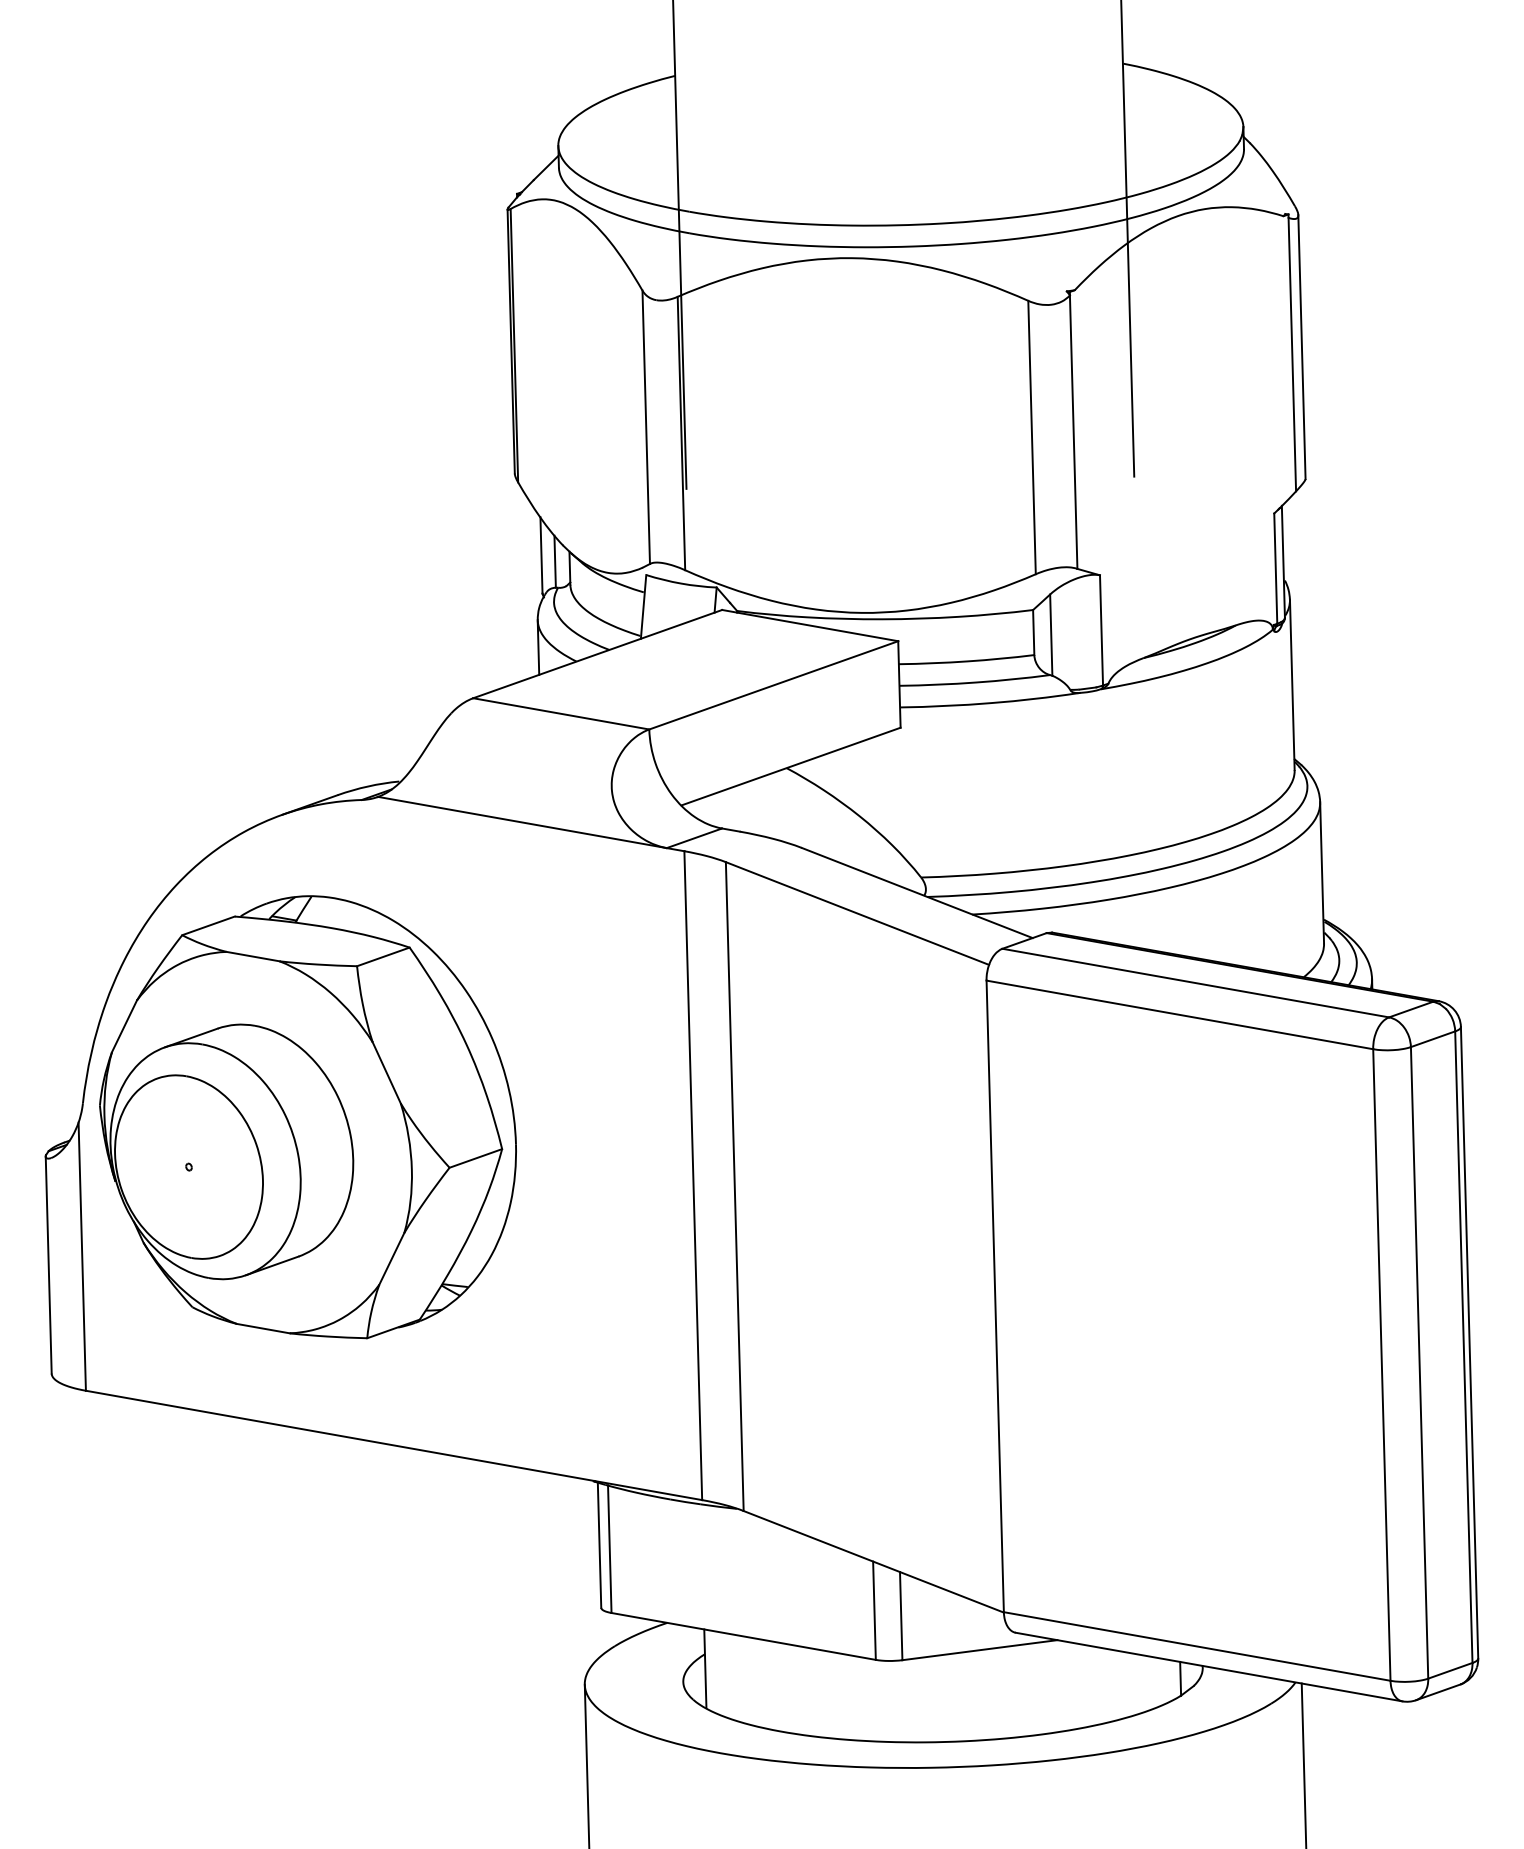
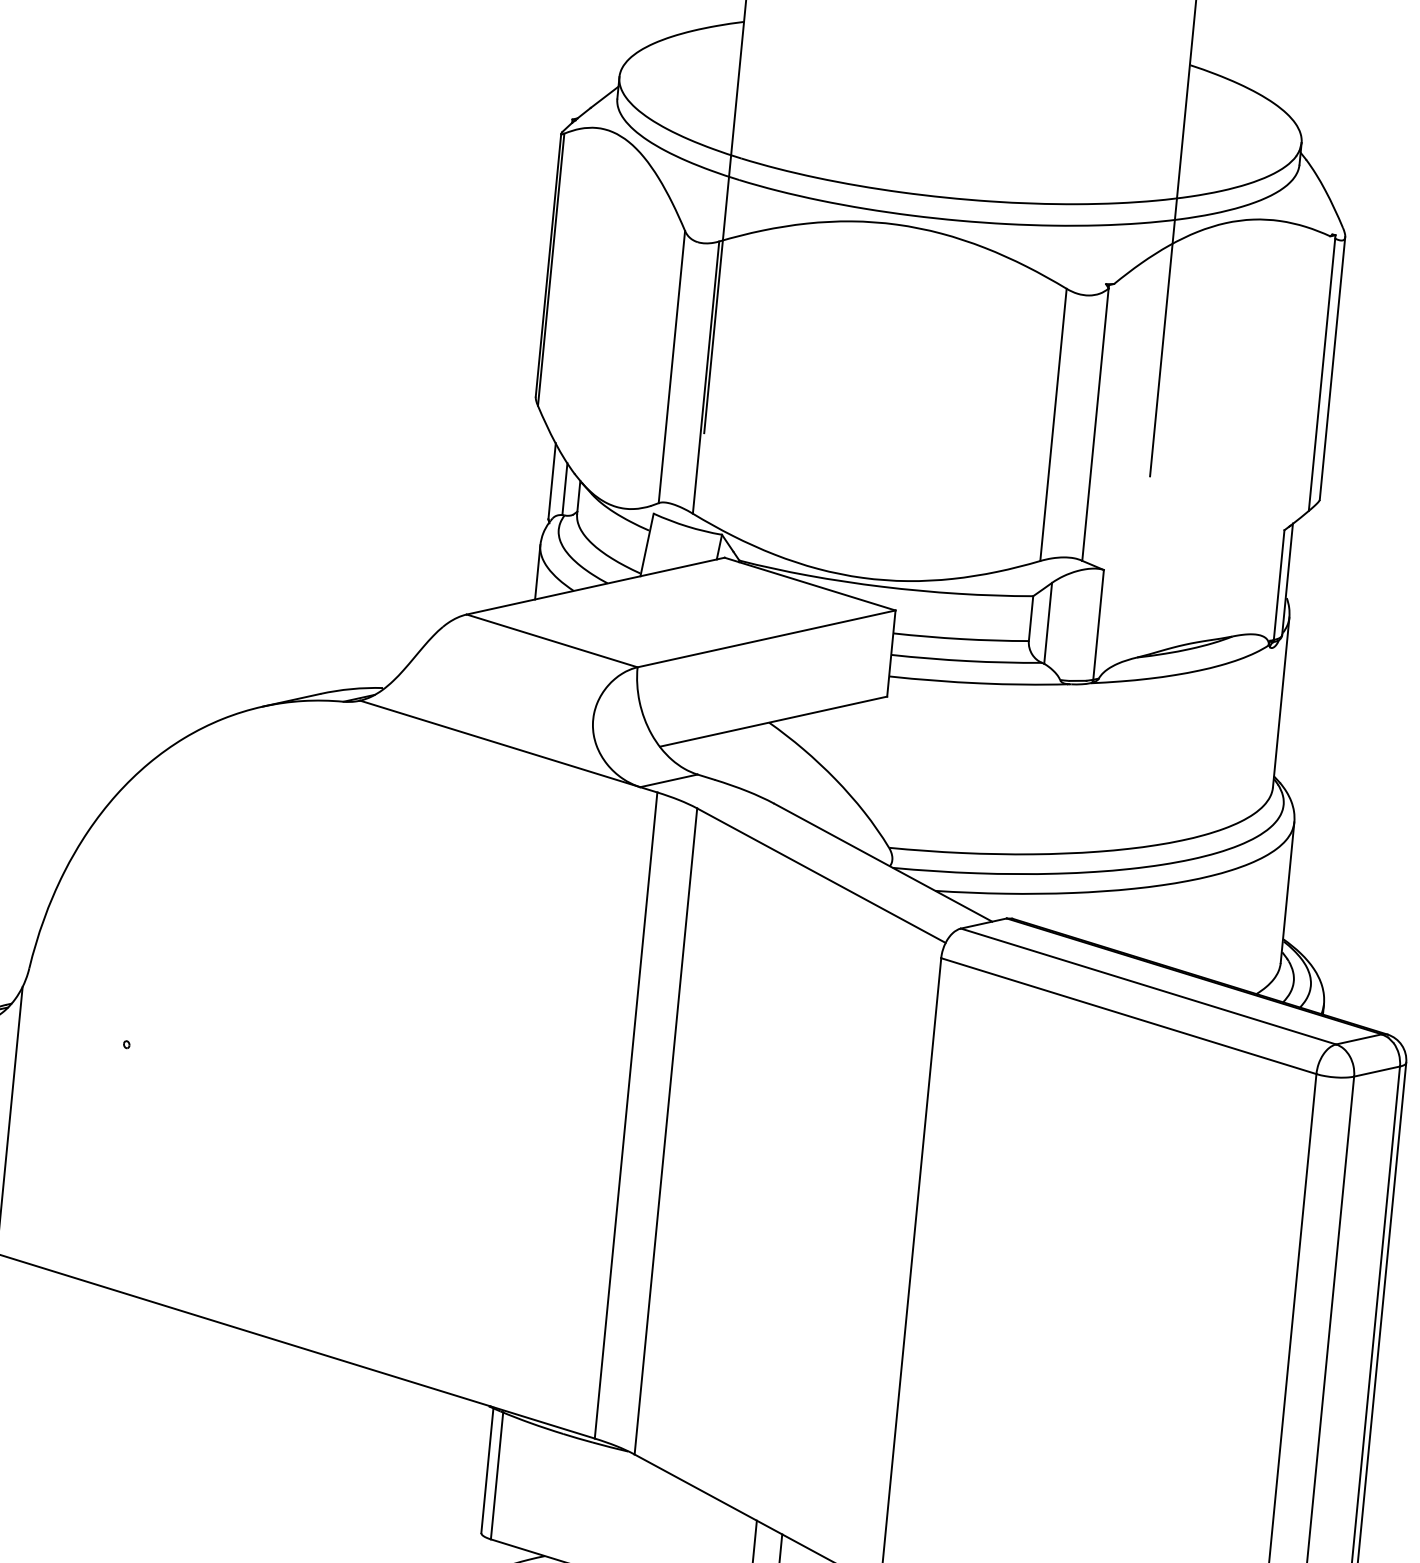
part: (307, 1117) -> (250, 1010), removed

